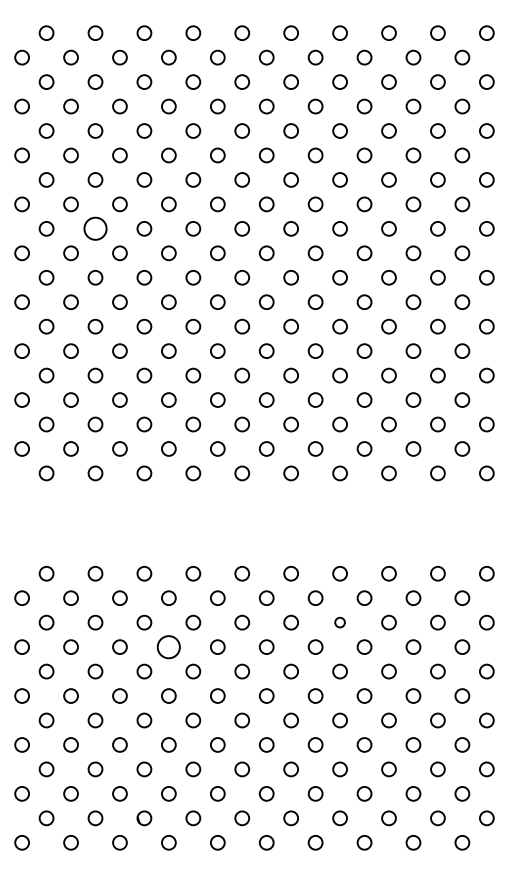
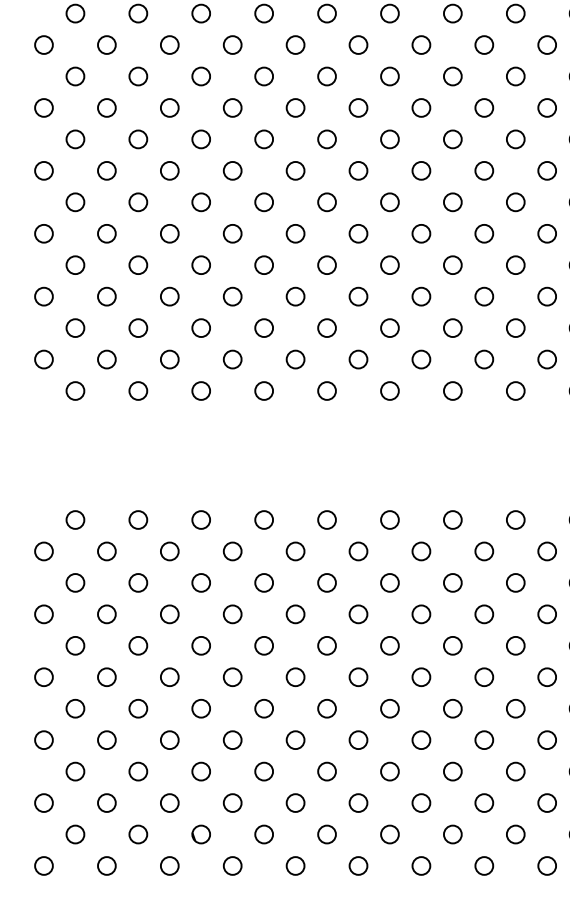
circle: (95, 228) -> (138, 76), size x0.62
circle: (339, 622) -> (452, 582), size x1.43
circle: (168, 646) -> (232, 613), size x0.62

